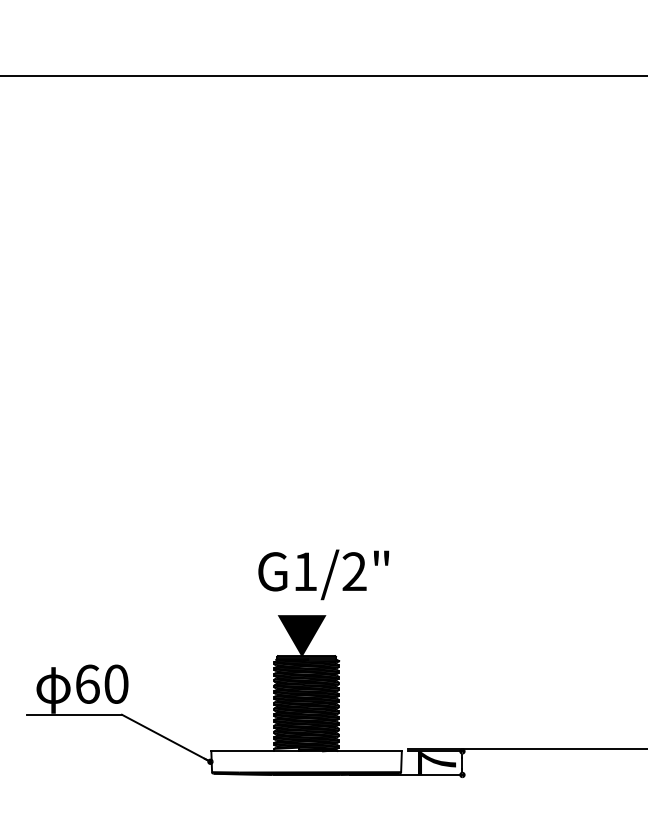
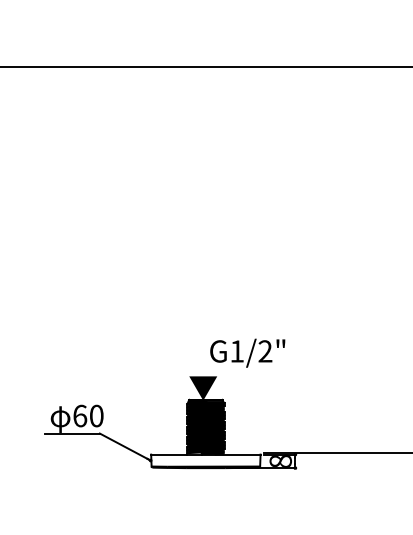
text: (323, 573) -> (247, 352), moved
text: (436, 763) -> (280, 461), 7 -> 8

